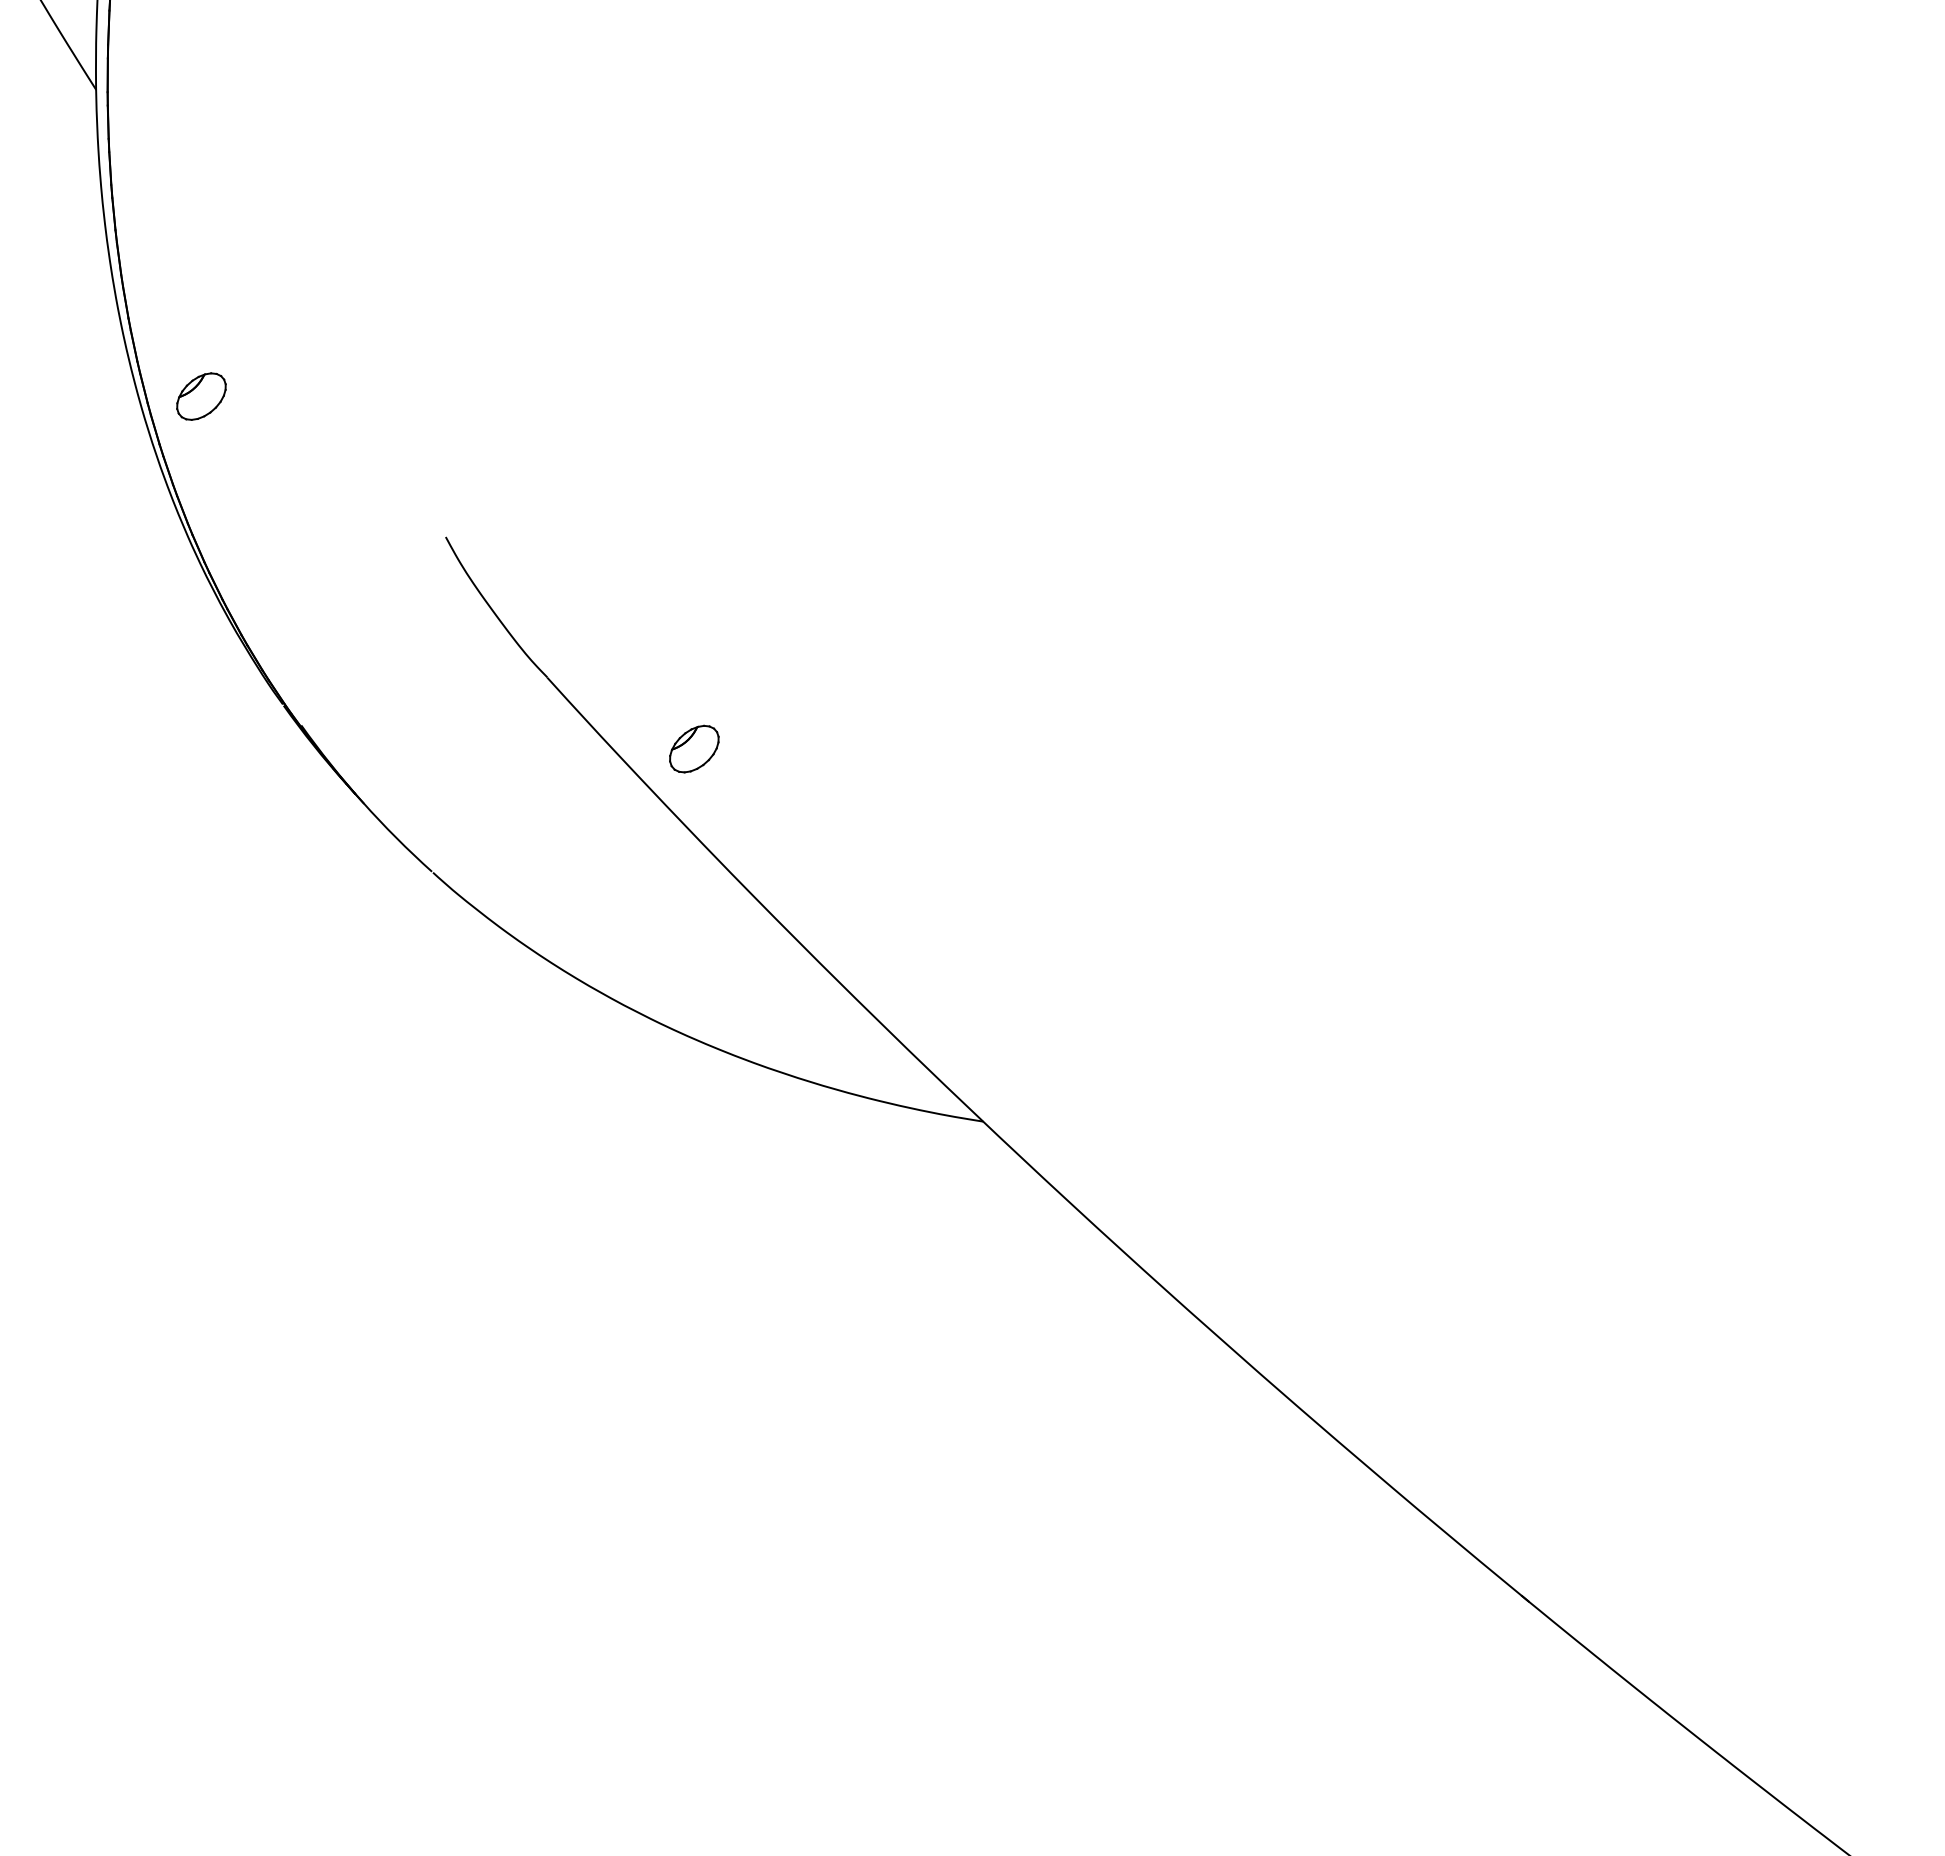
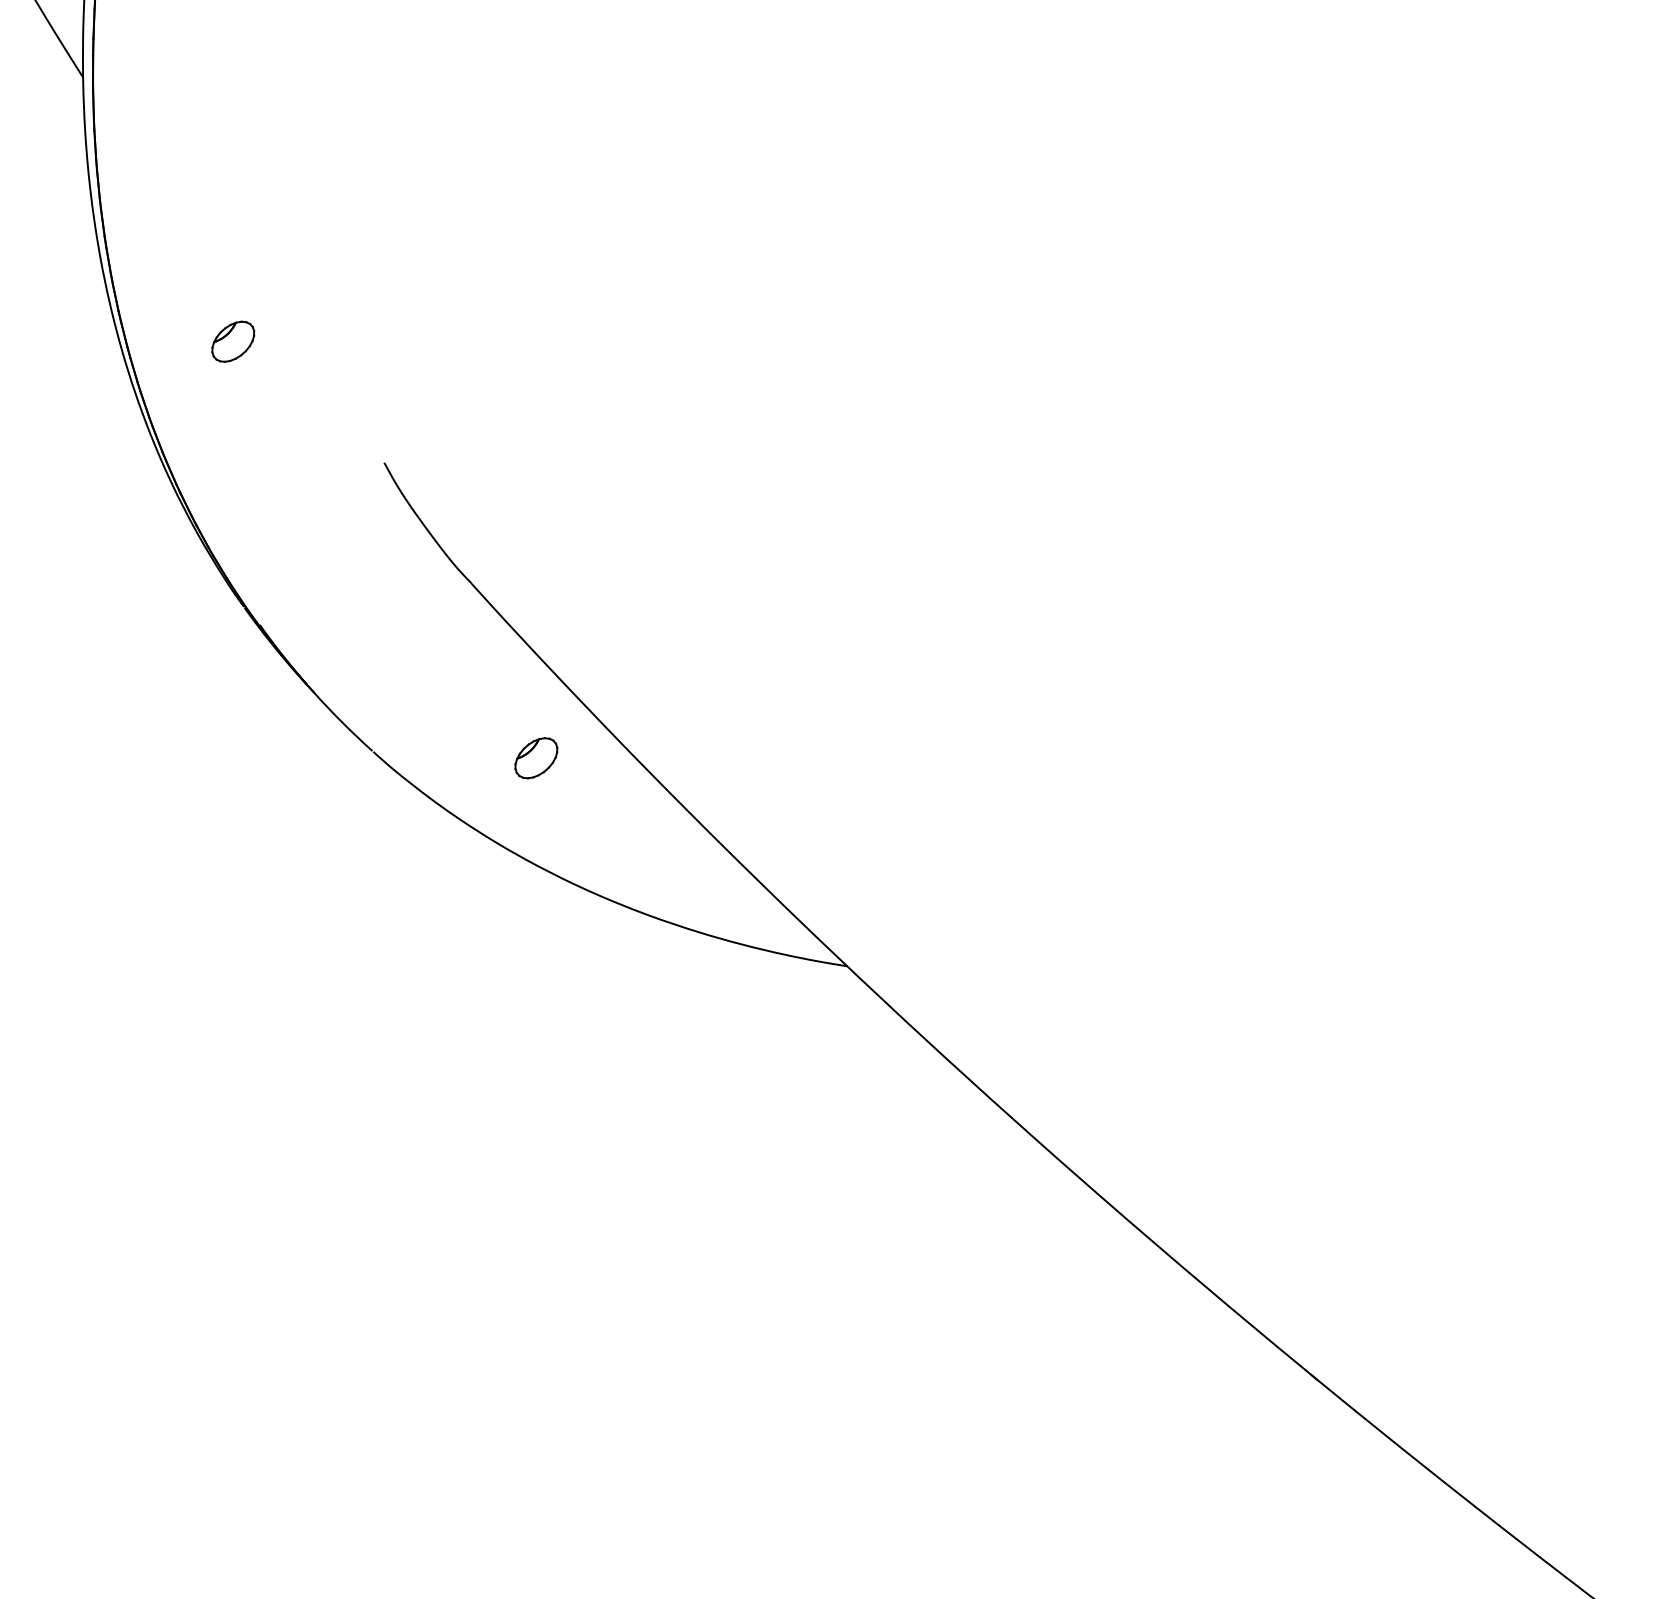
part: (201, 396) -> (233, 341), moved
part: (694, 748) -> (536, 757), moved

